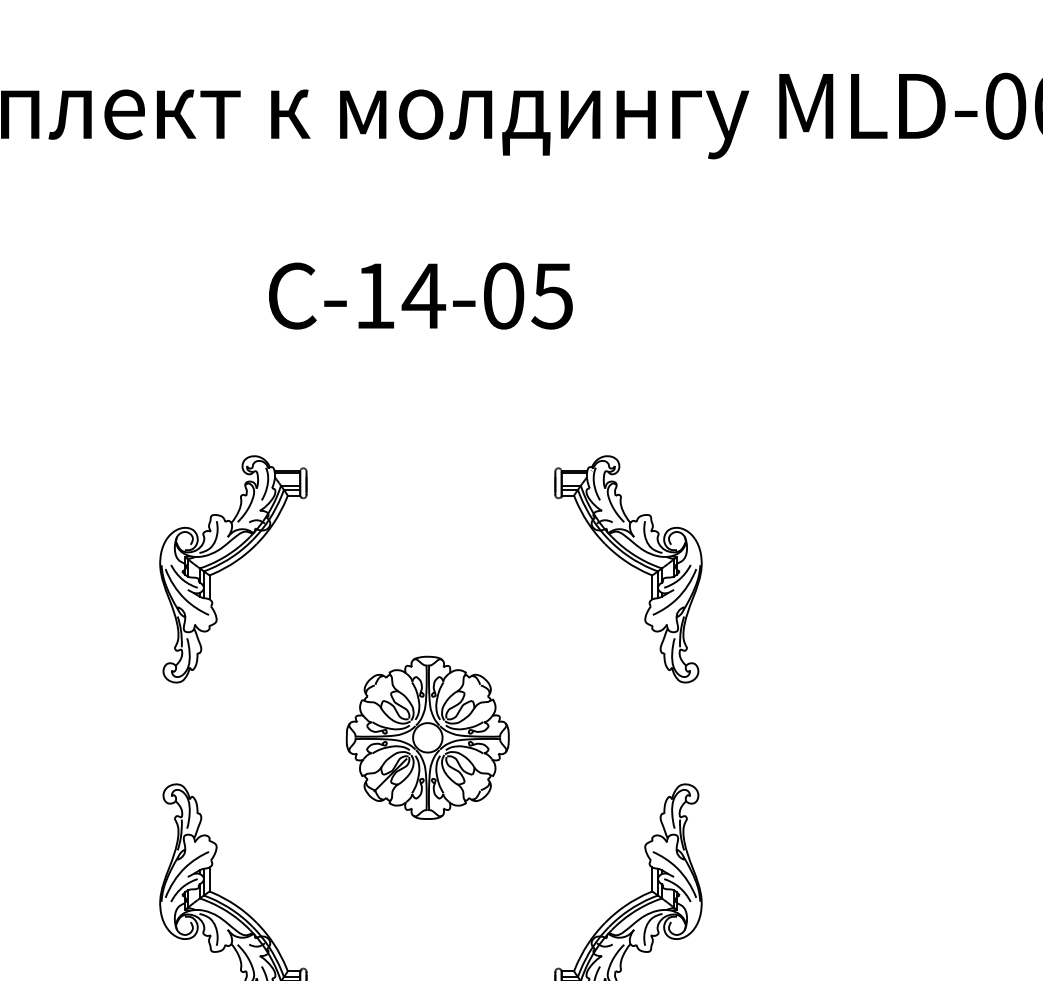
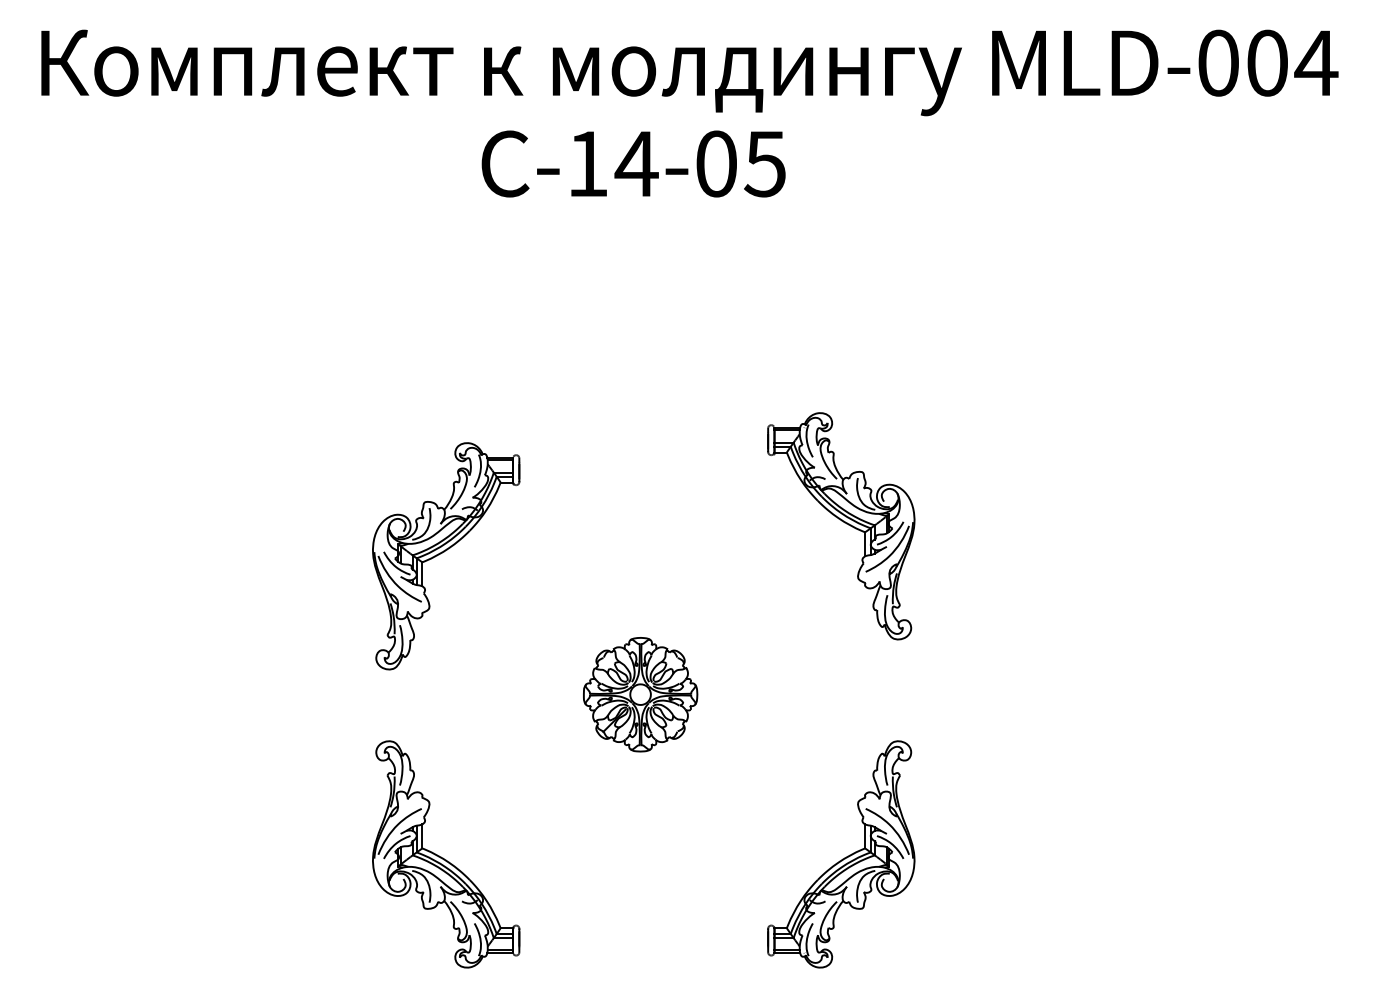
text: (420, 295) -> (633, 163), moved
part: (233, 569) -> (446, 556), moved
part: (427, 737) -> (640, 694), size x0.7

